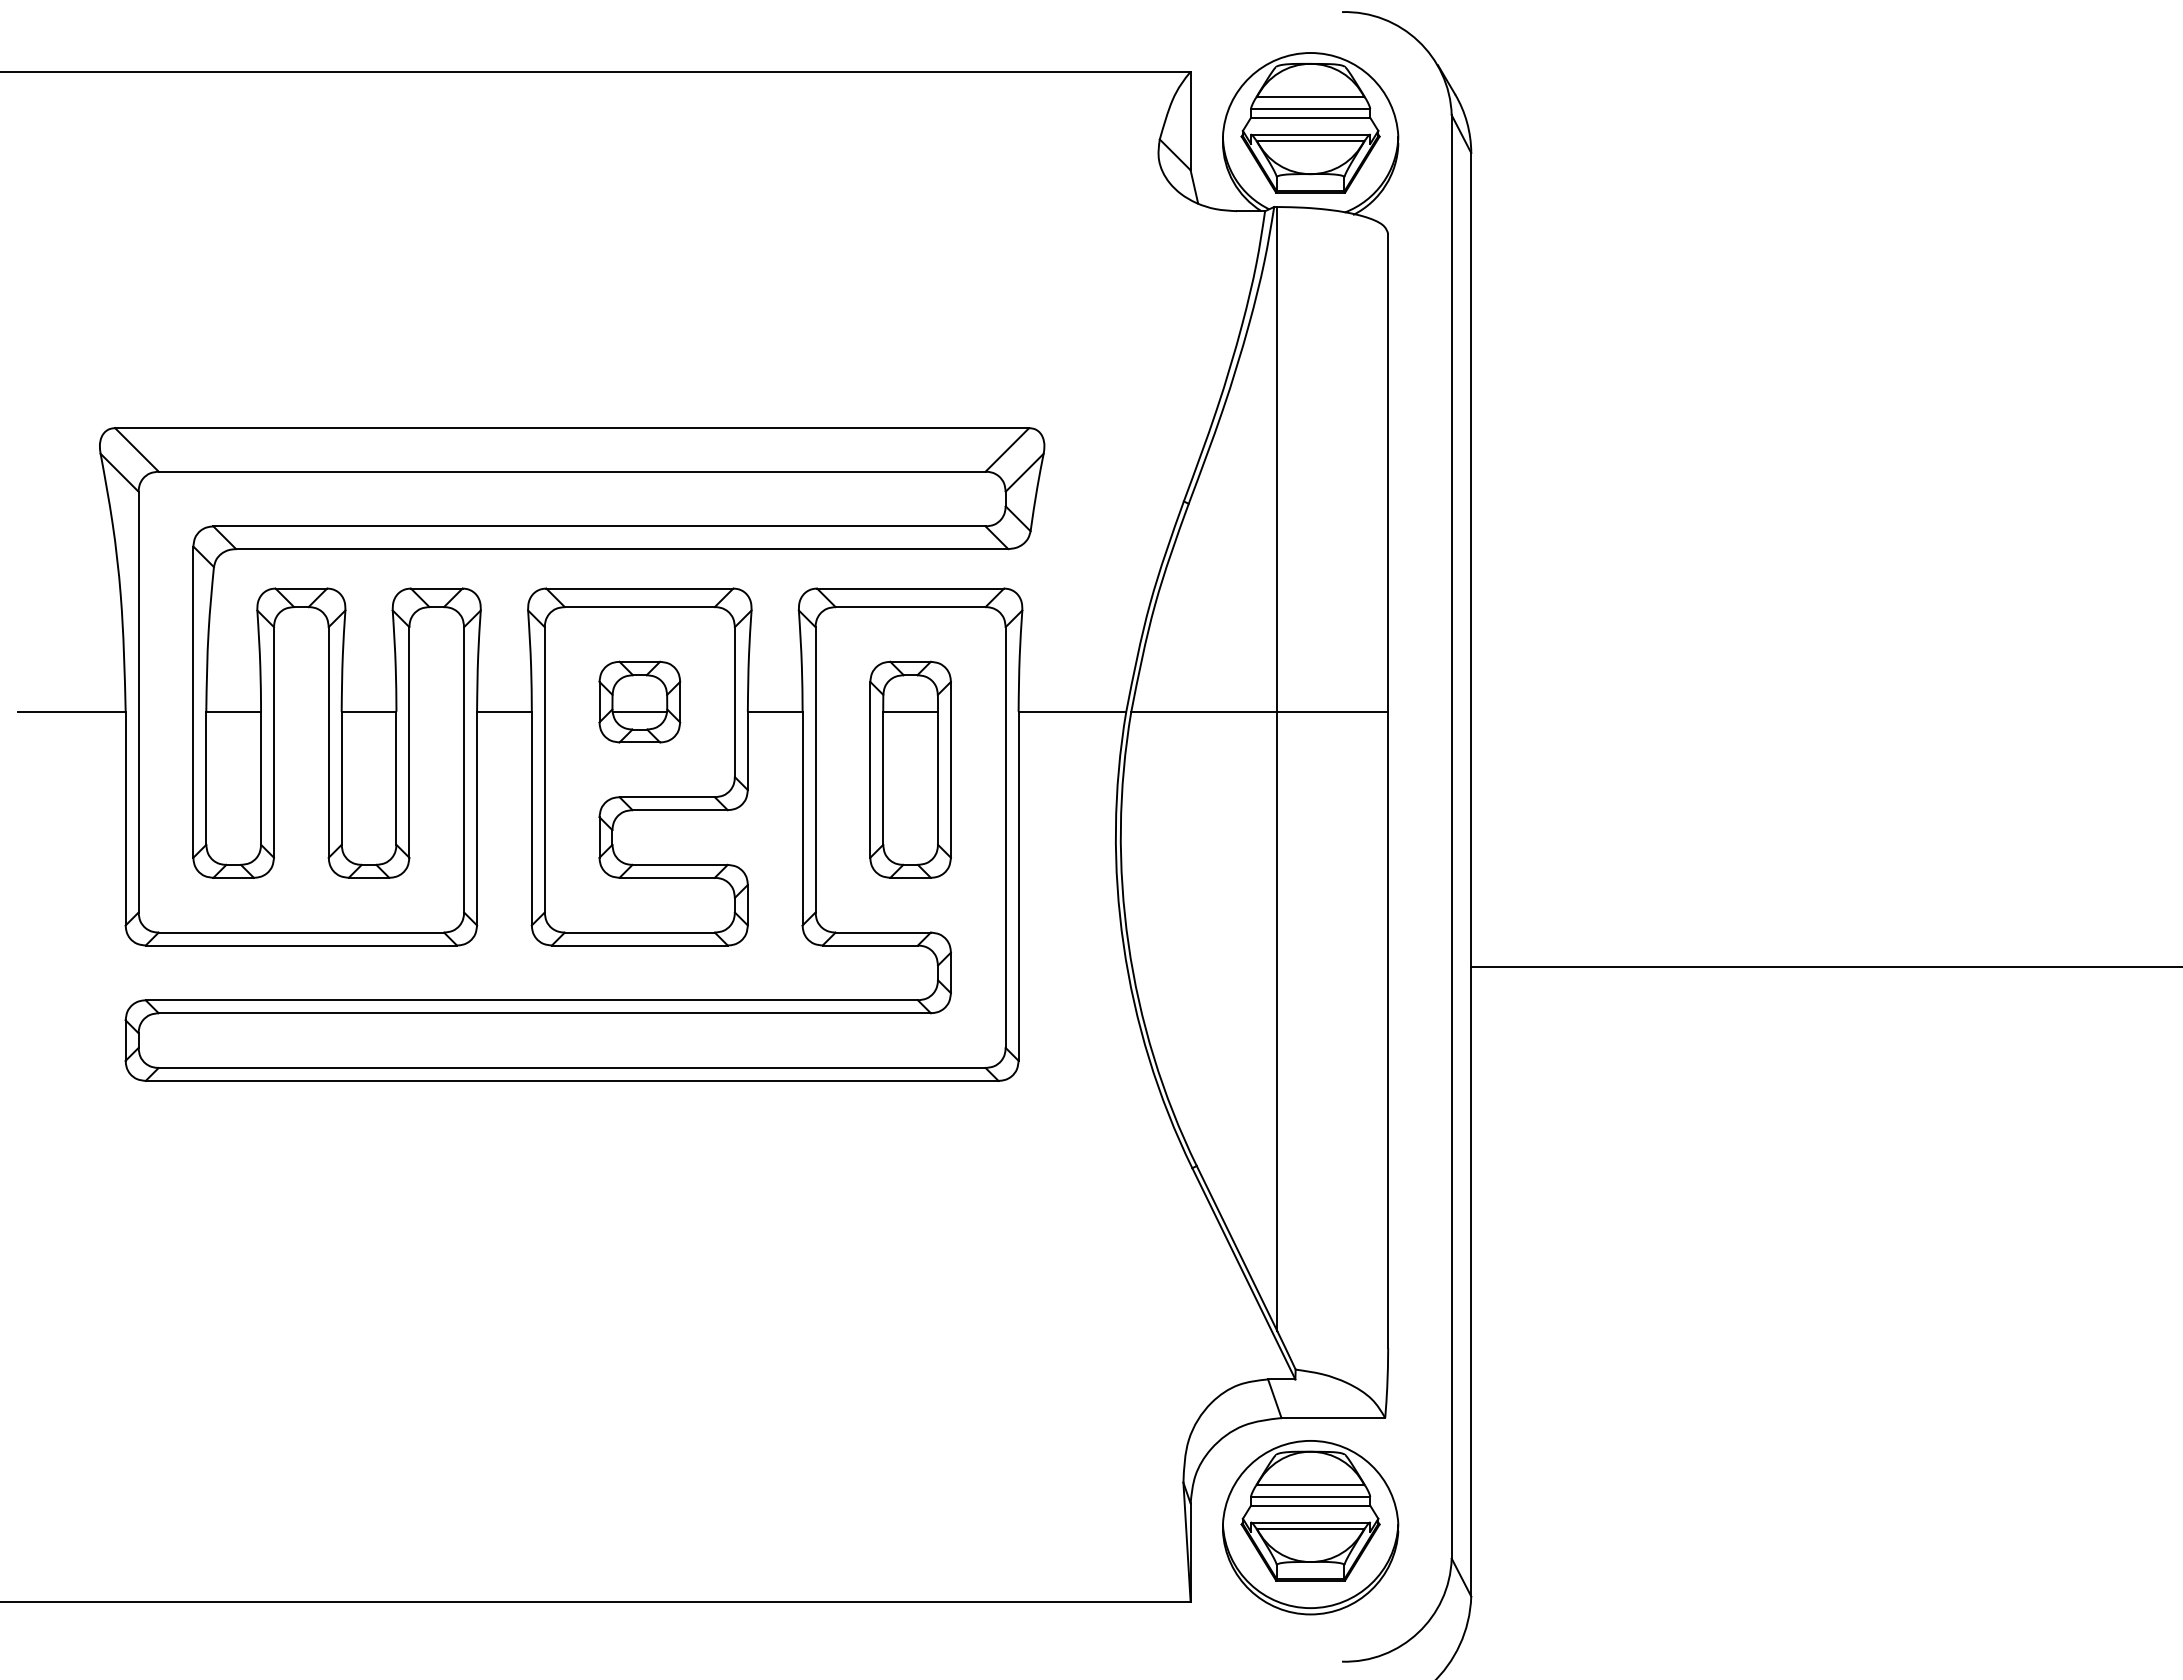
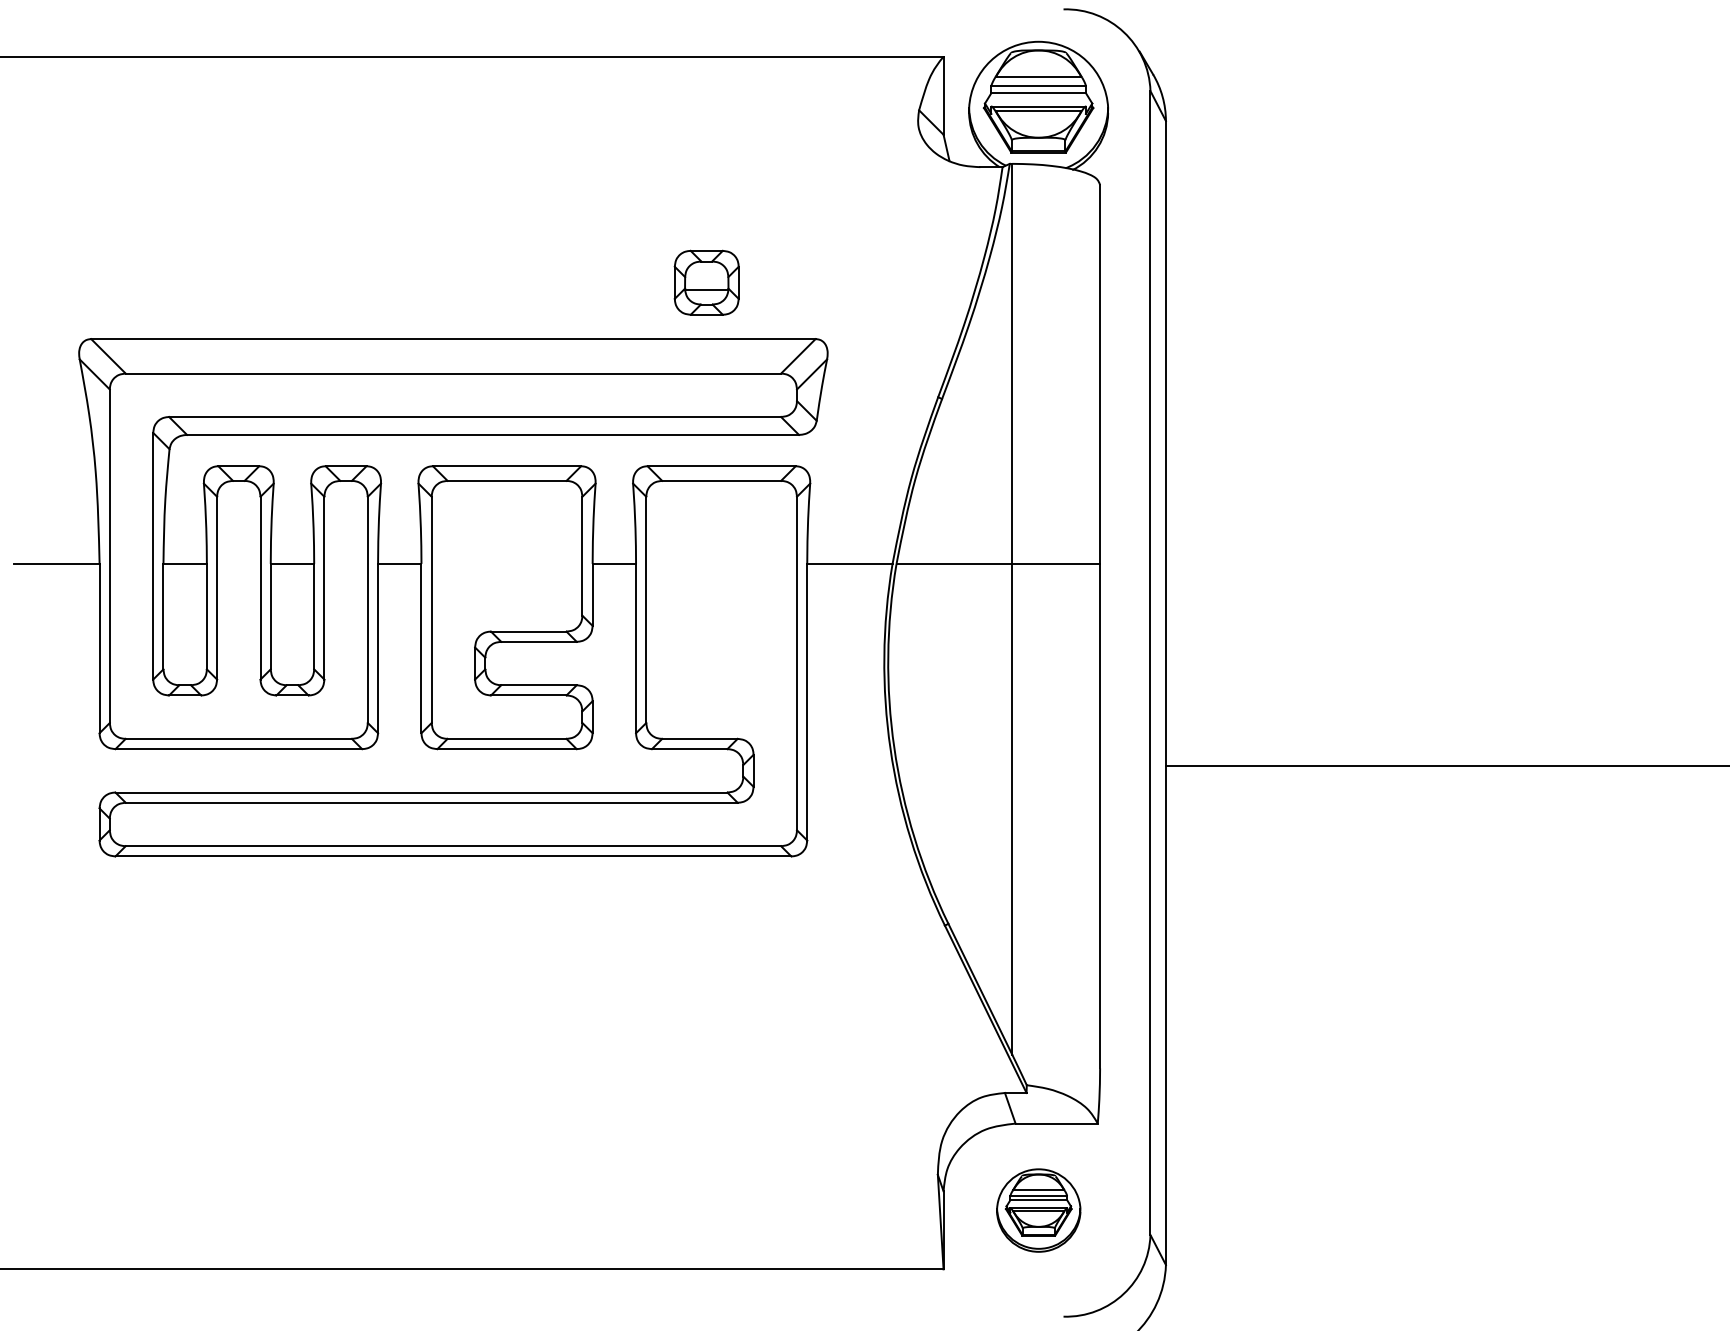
part: (639, 701) -> (706, 282), moved
part: (910, 769) -> (721, 609), removed
part: (1310, 1527) -> (1038, 1210), size x0.6

